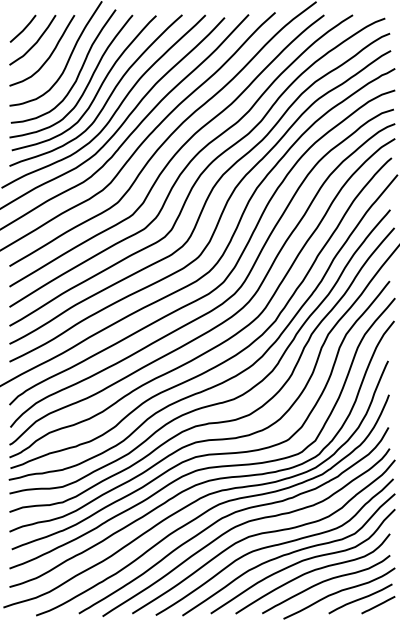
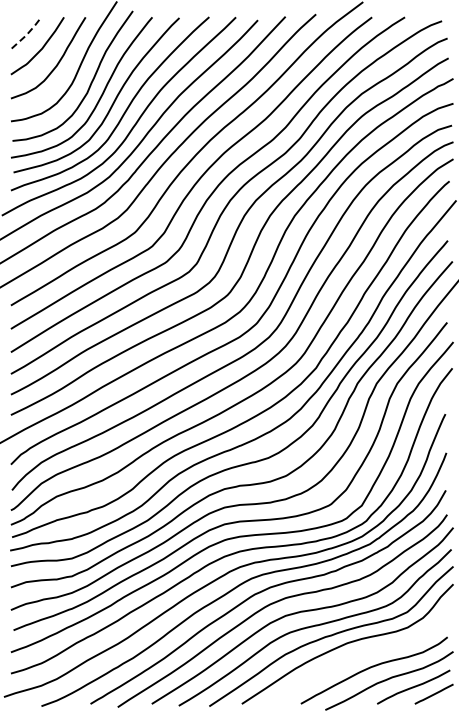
line: (23, 30) -> (27, 34), solid -> dashed
curve: (311, 572) -> (357, 656), removed

